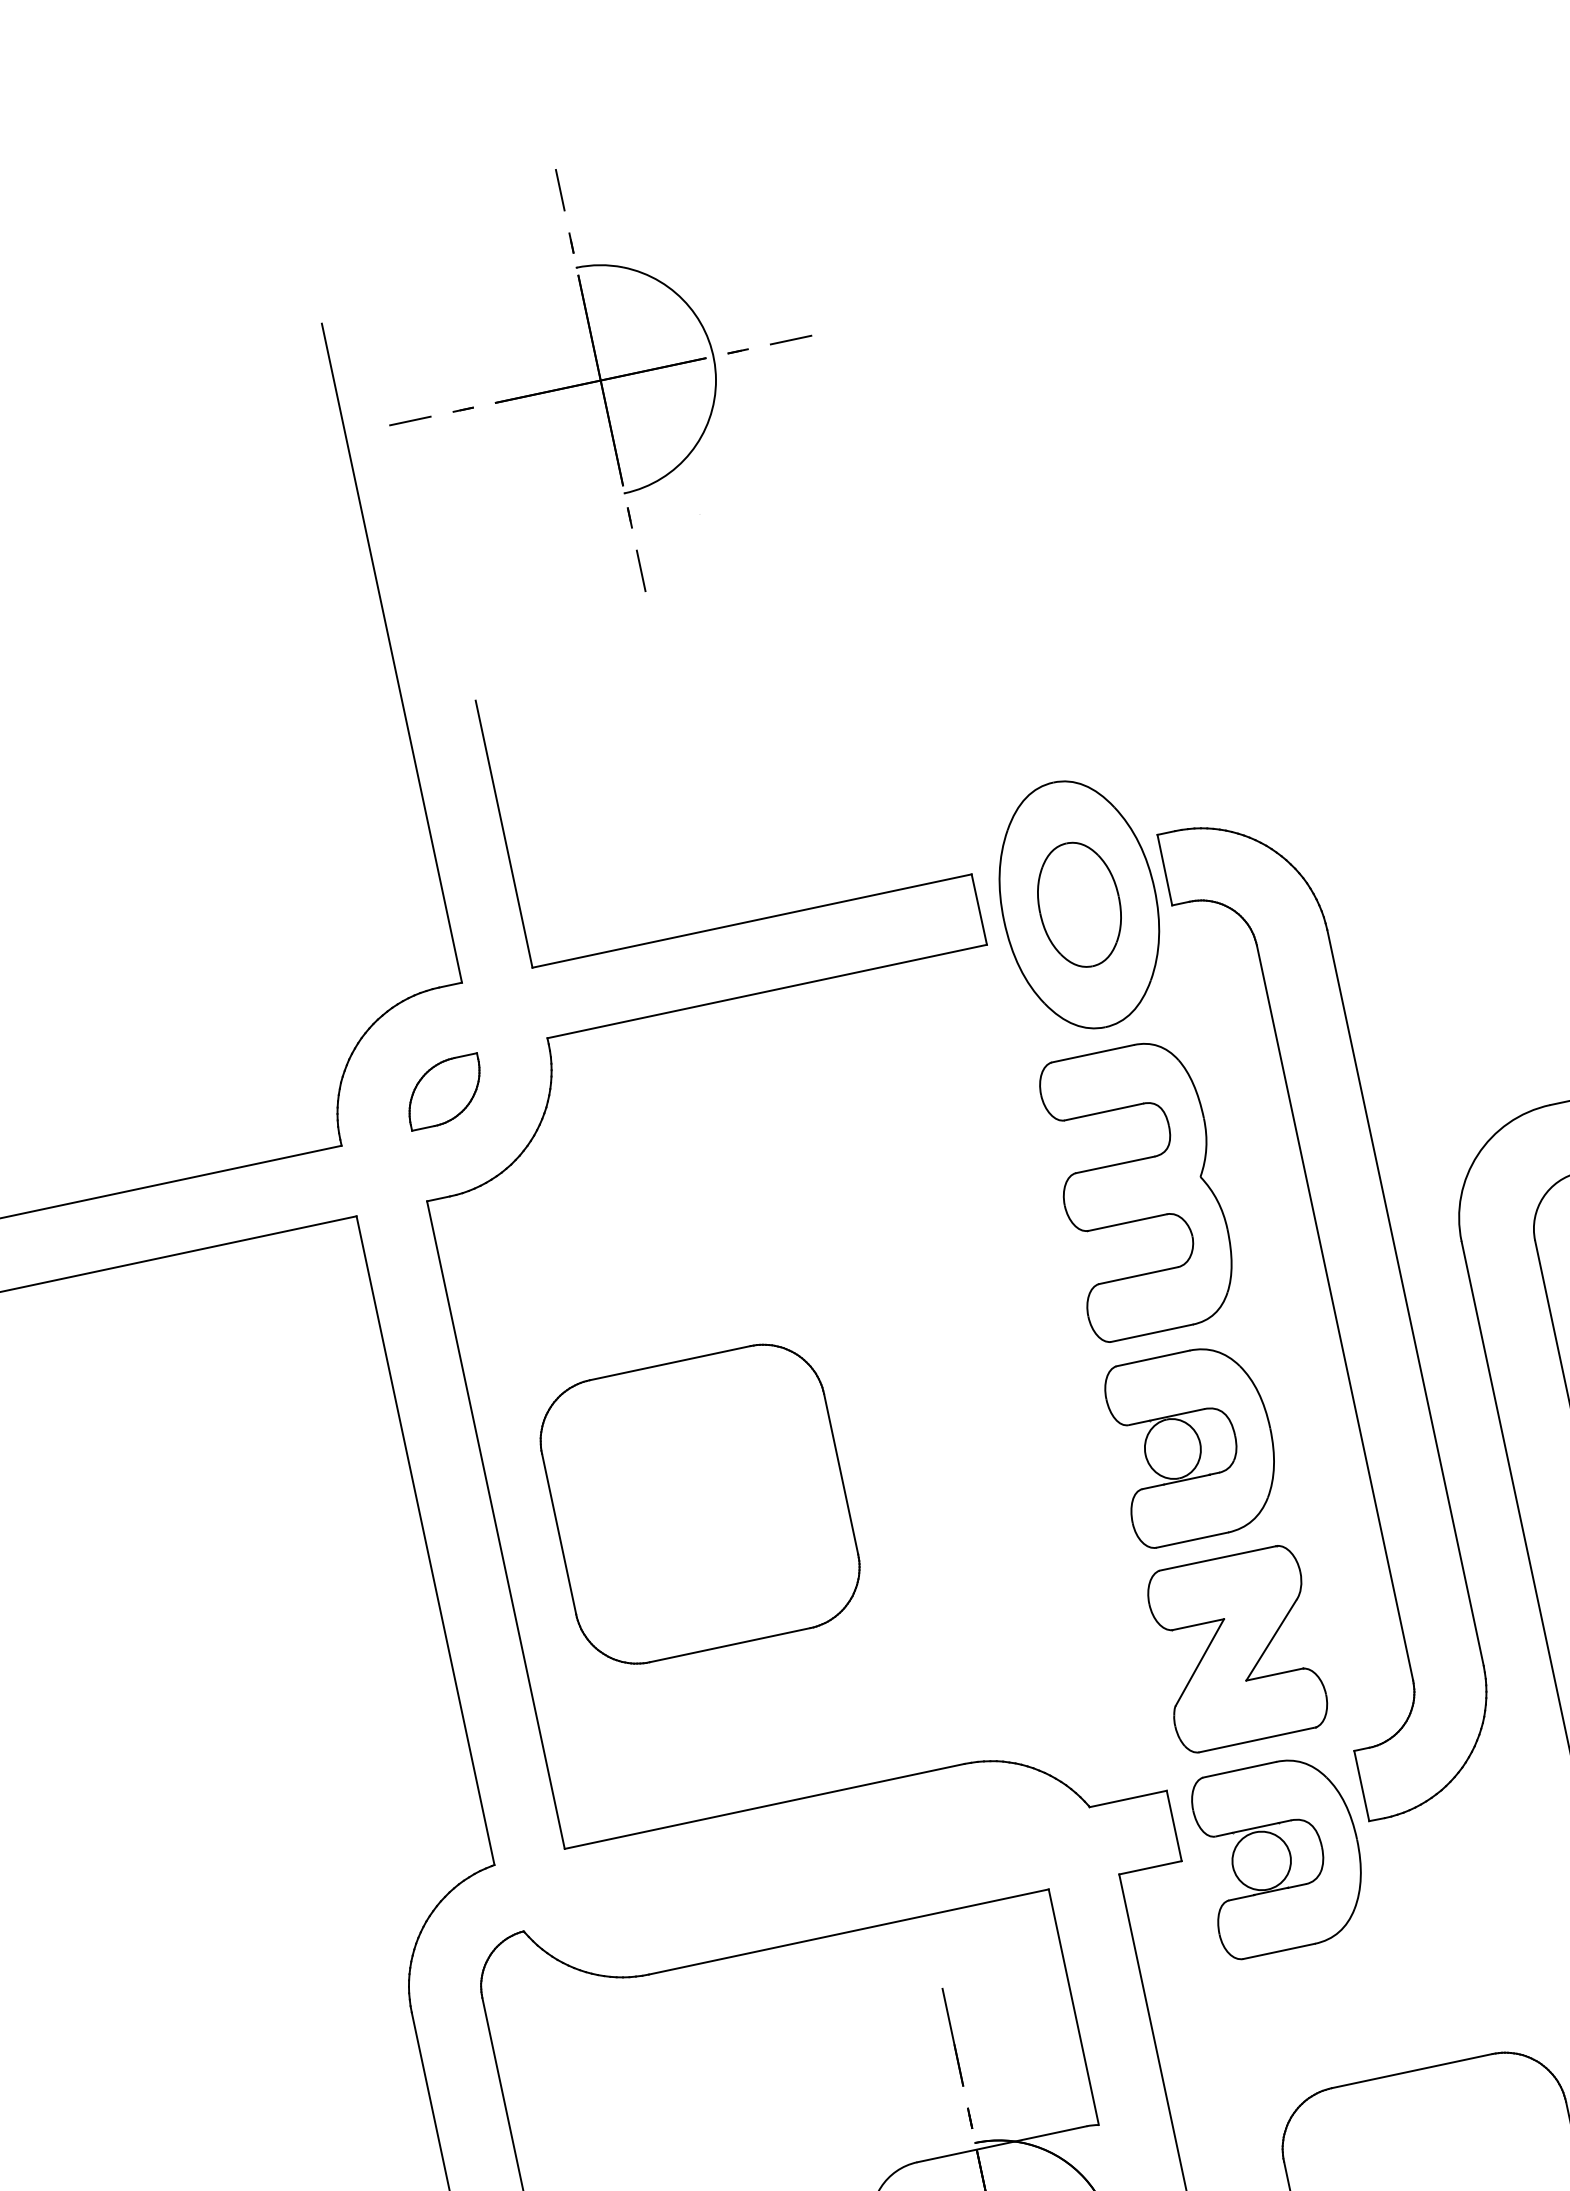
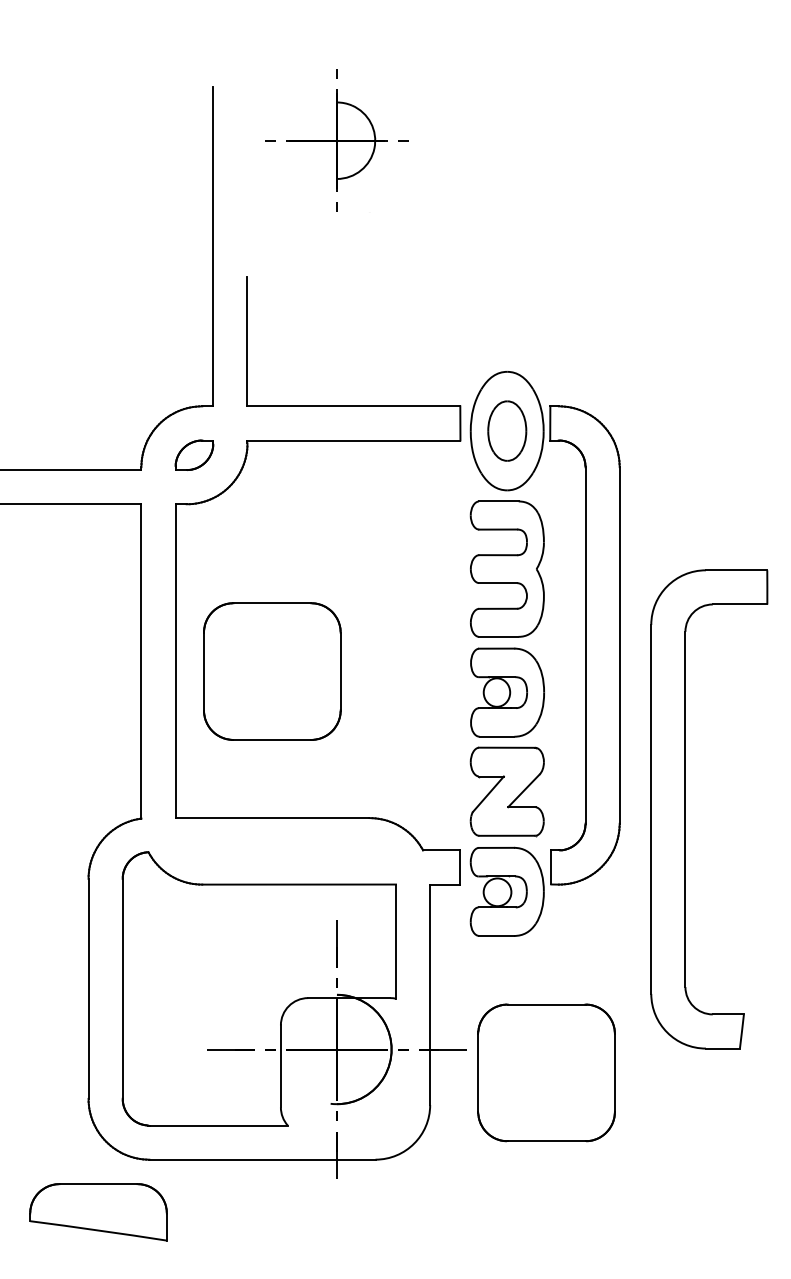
part: (599, 380) -> (336, 140), size x0.7

